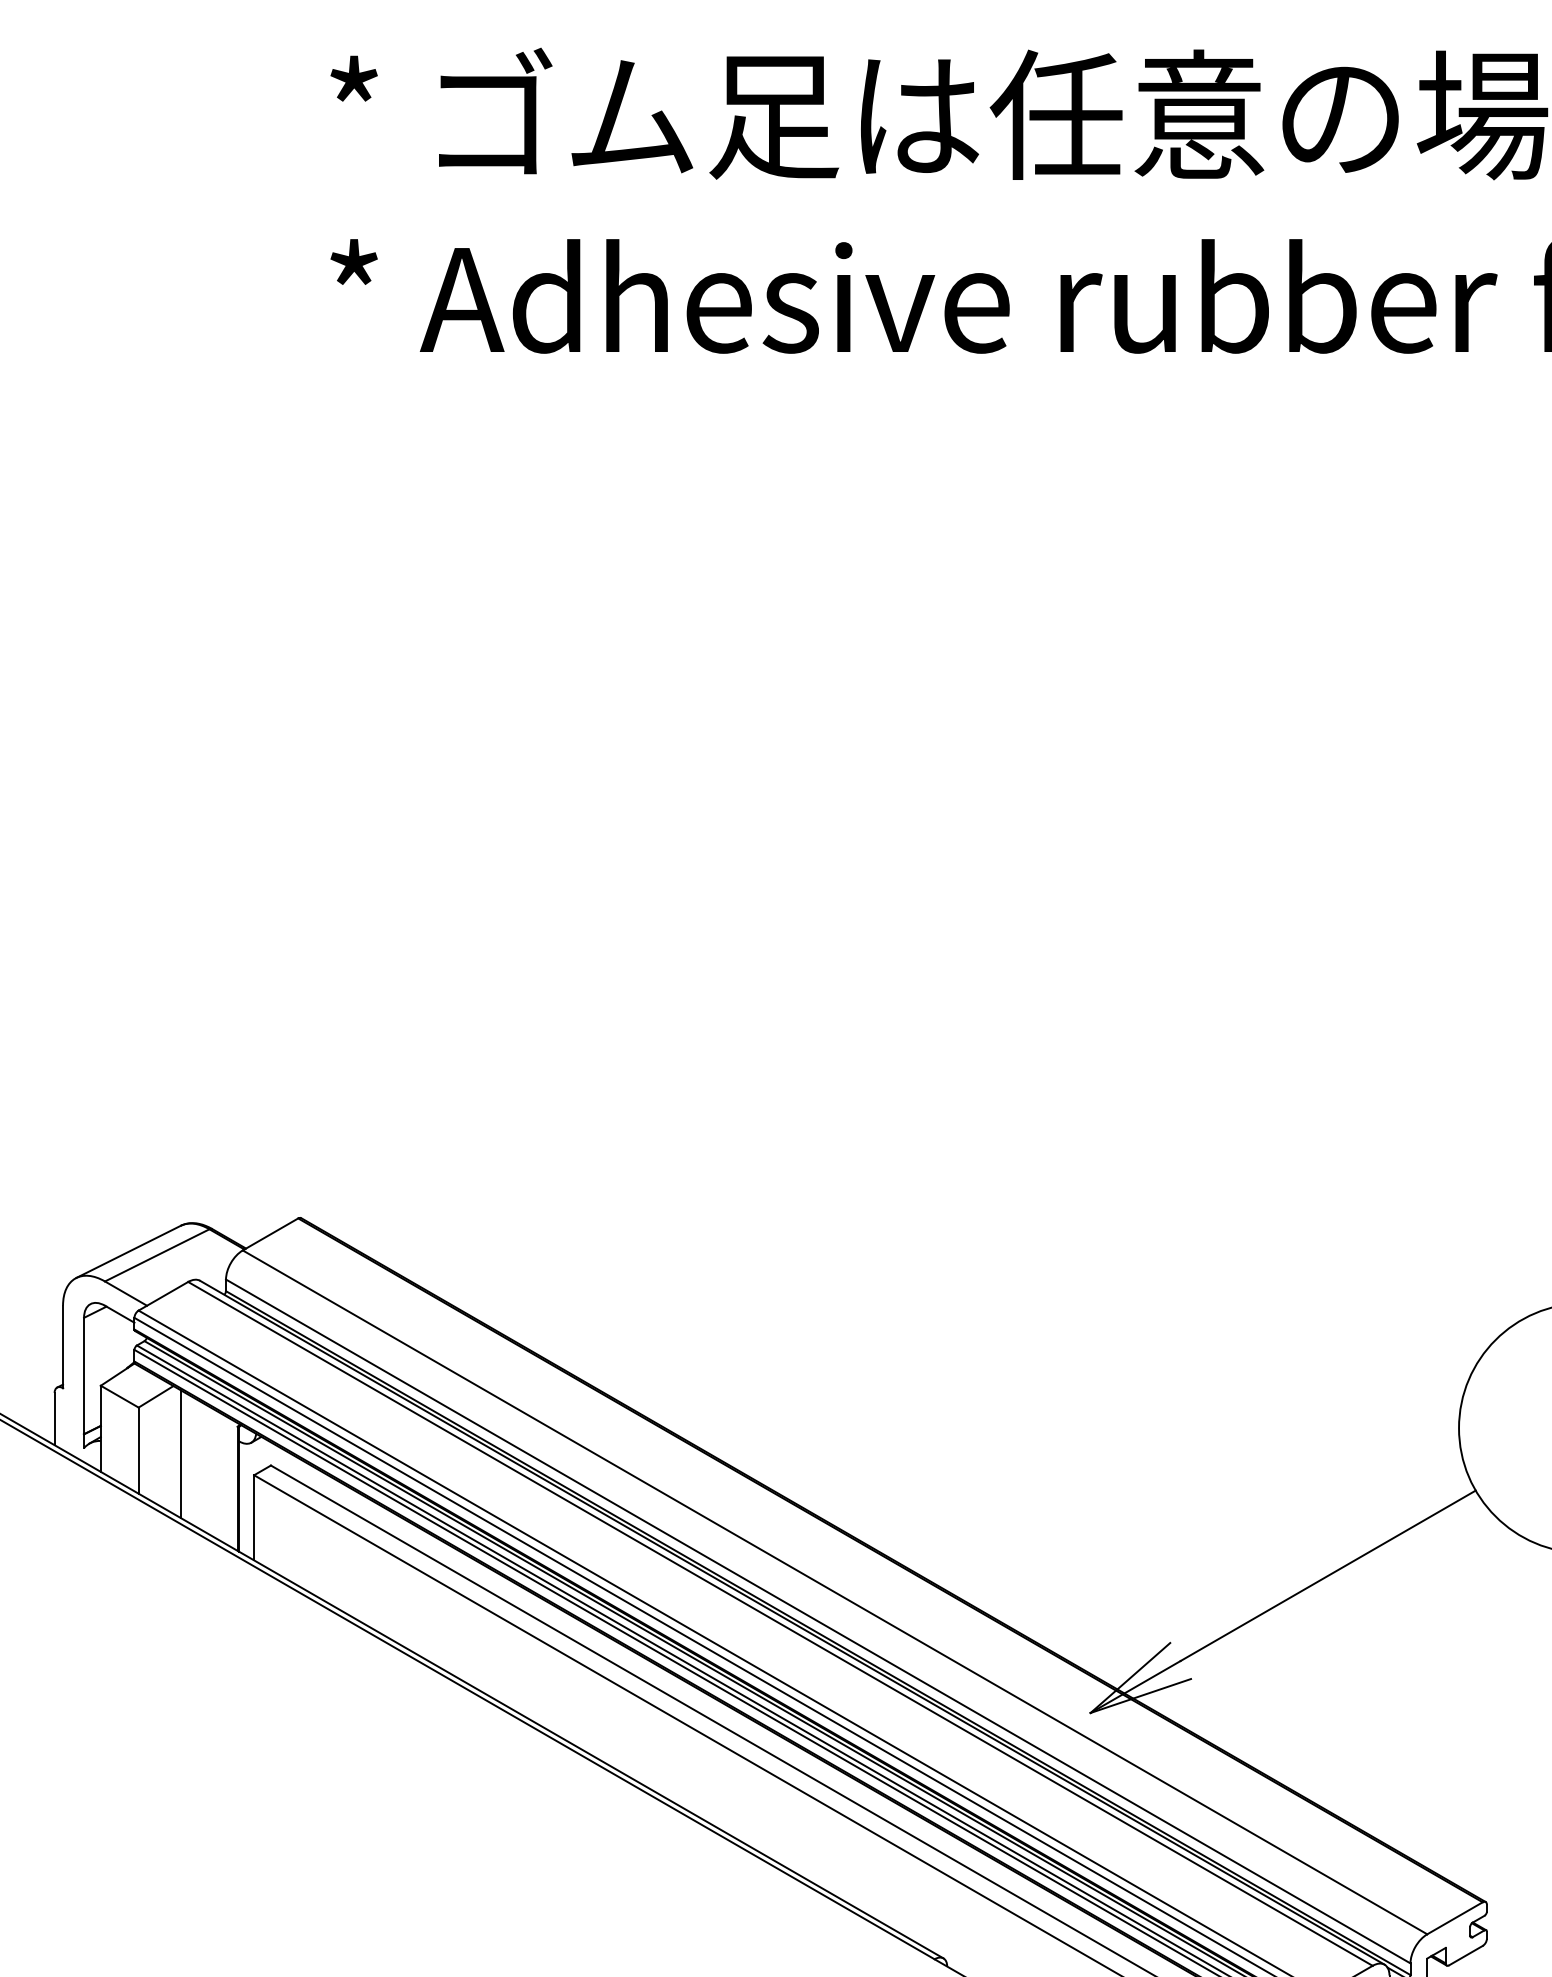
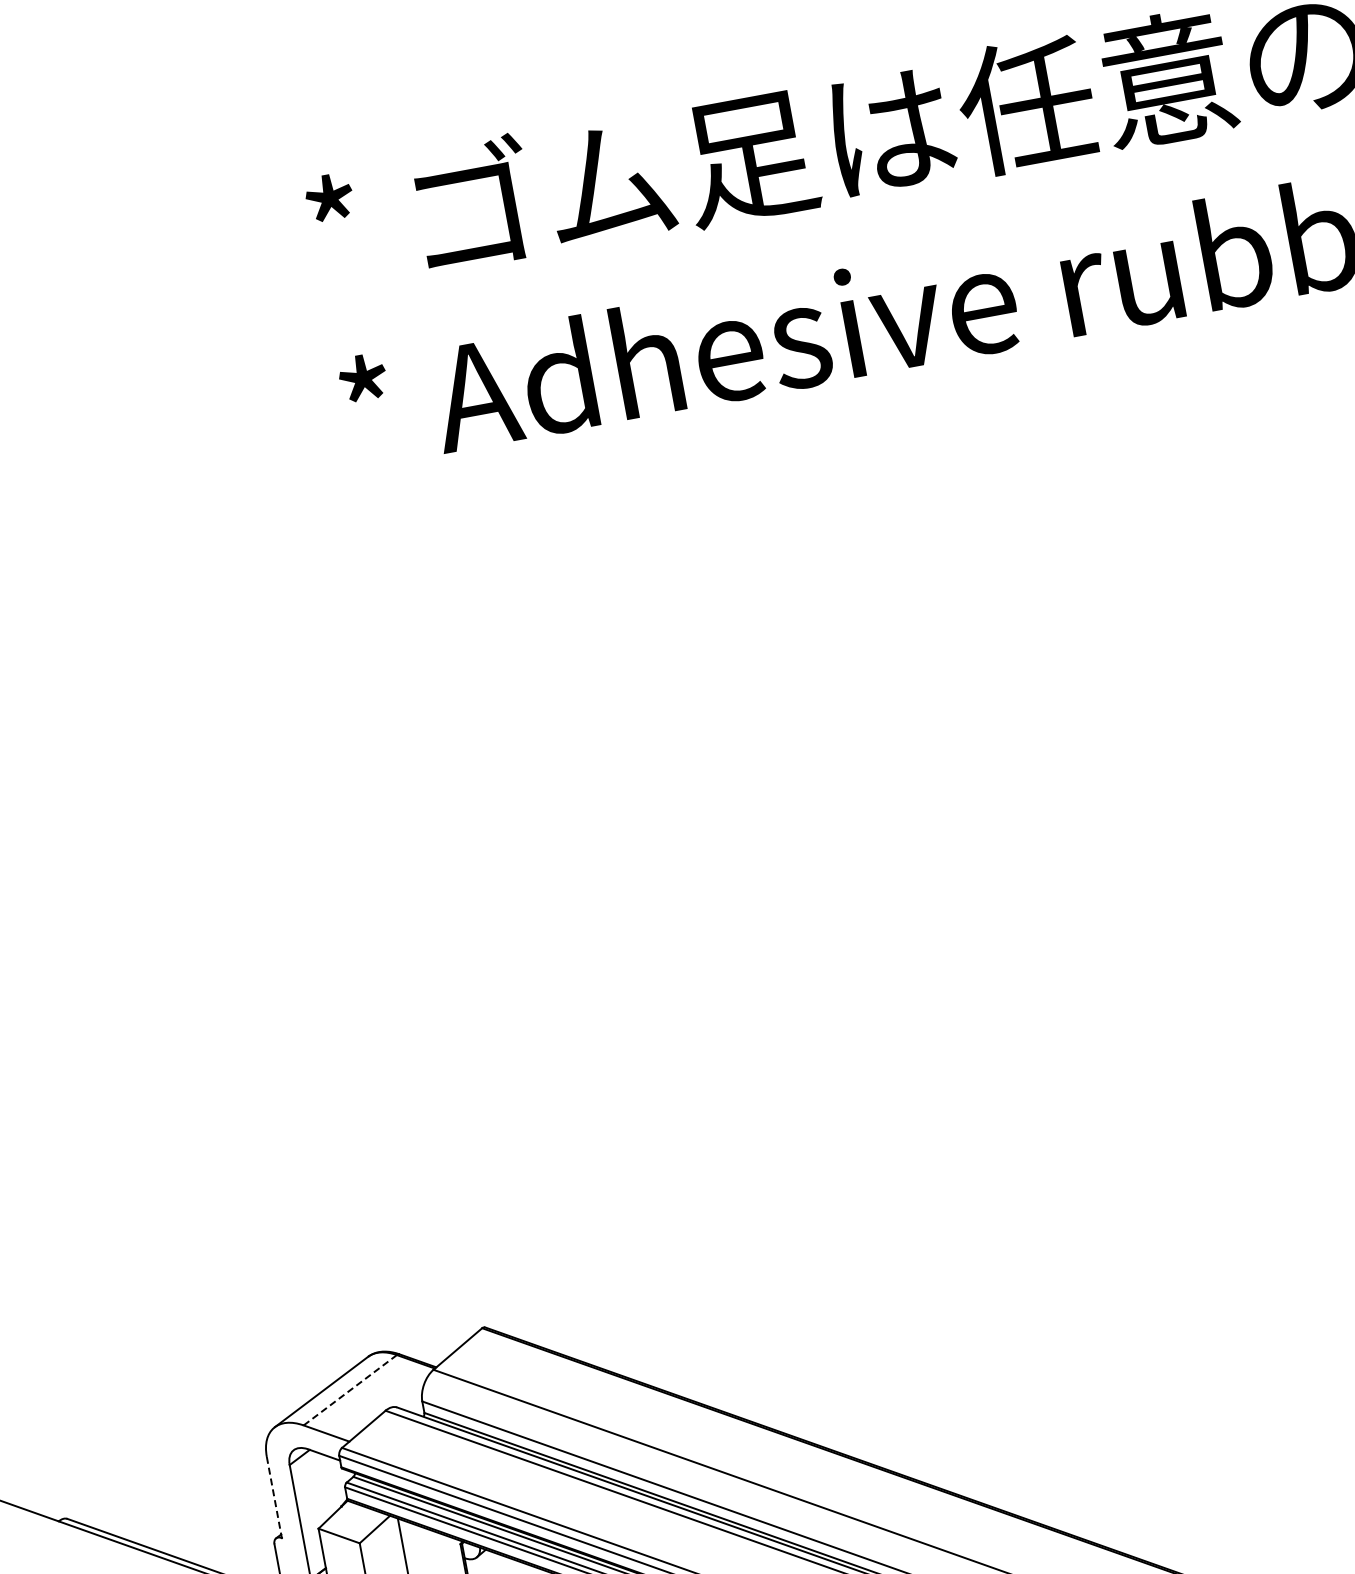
line: (157, 1255) -> (350, 1390), solid -> dashed
line: (63, 1347) -> (274, 1497), solid -> dashed

